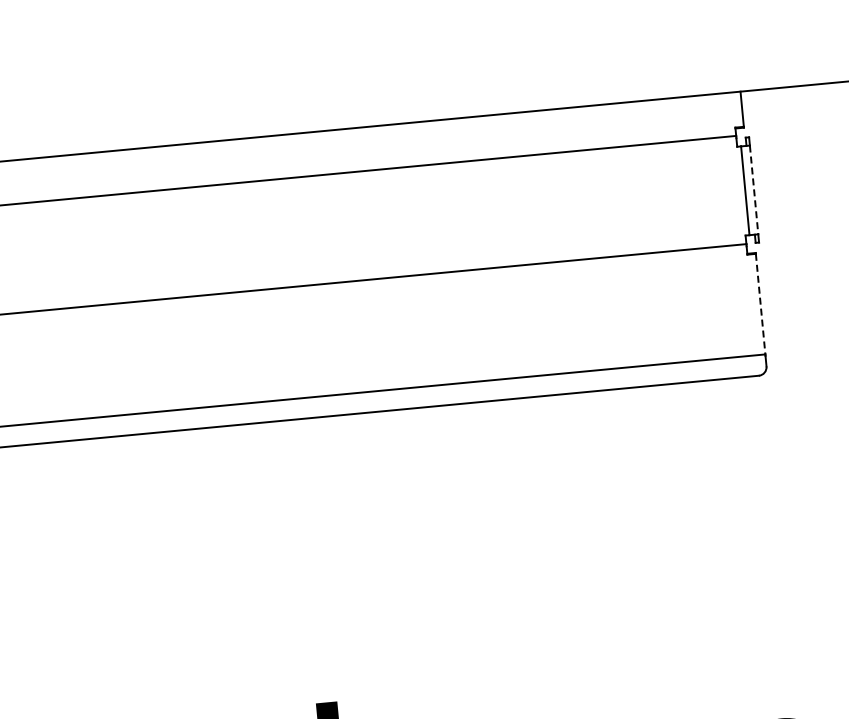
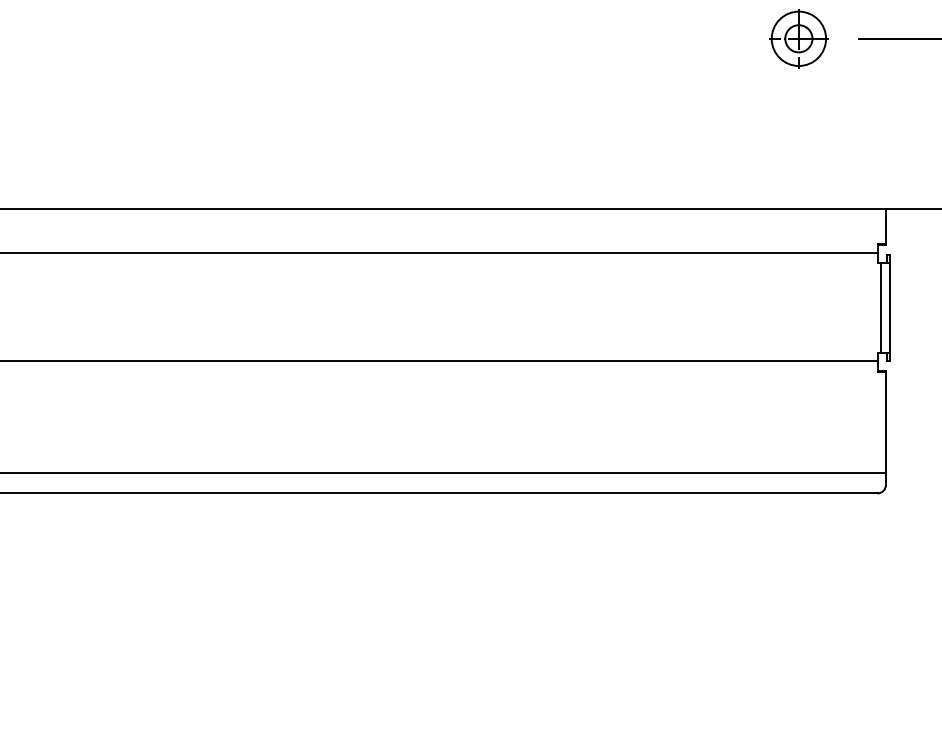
line: (754, 190) -> (890, 308), dashed -> solid
line: (760, 304) -> (885, 422), dashed -> solid

